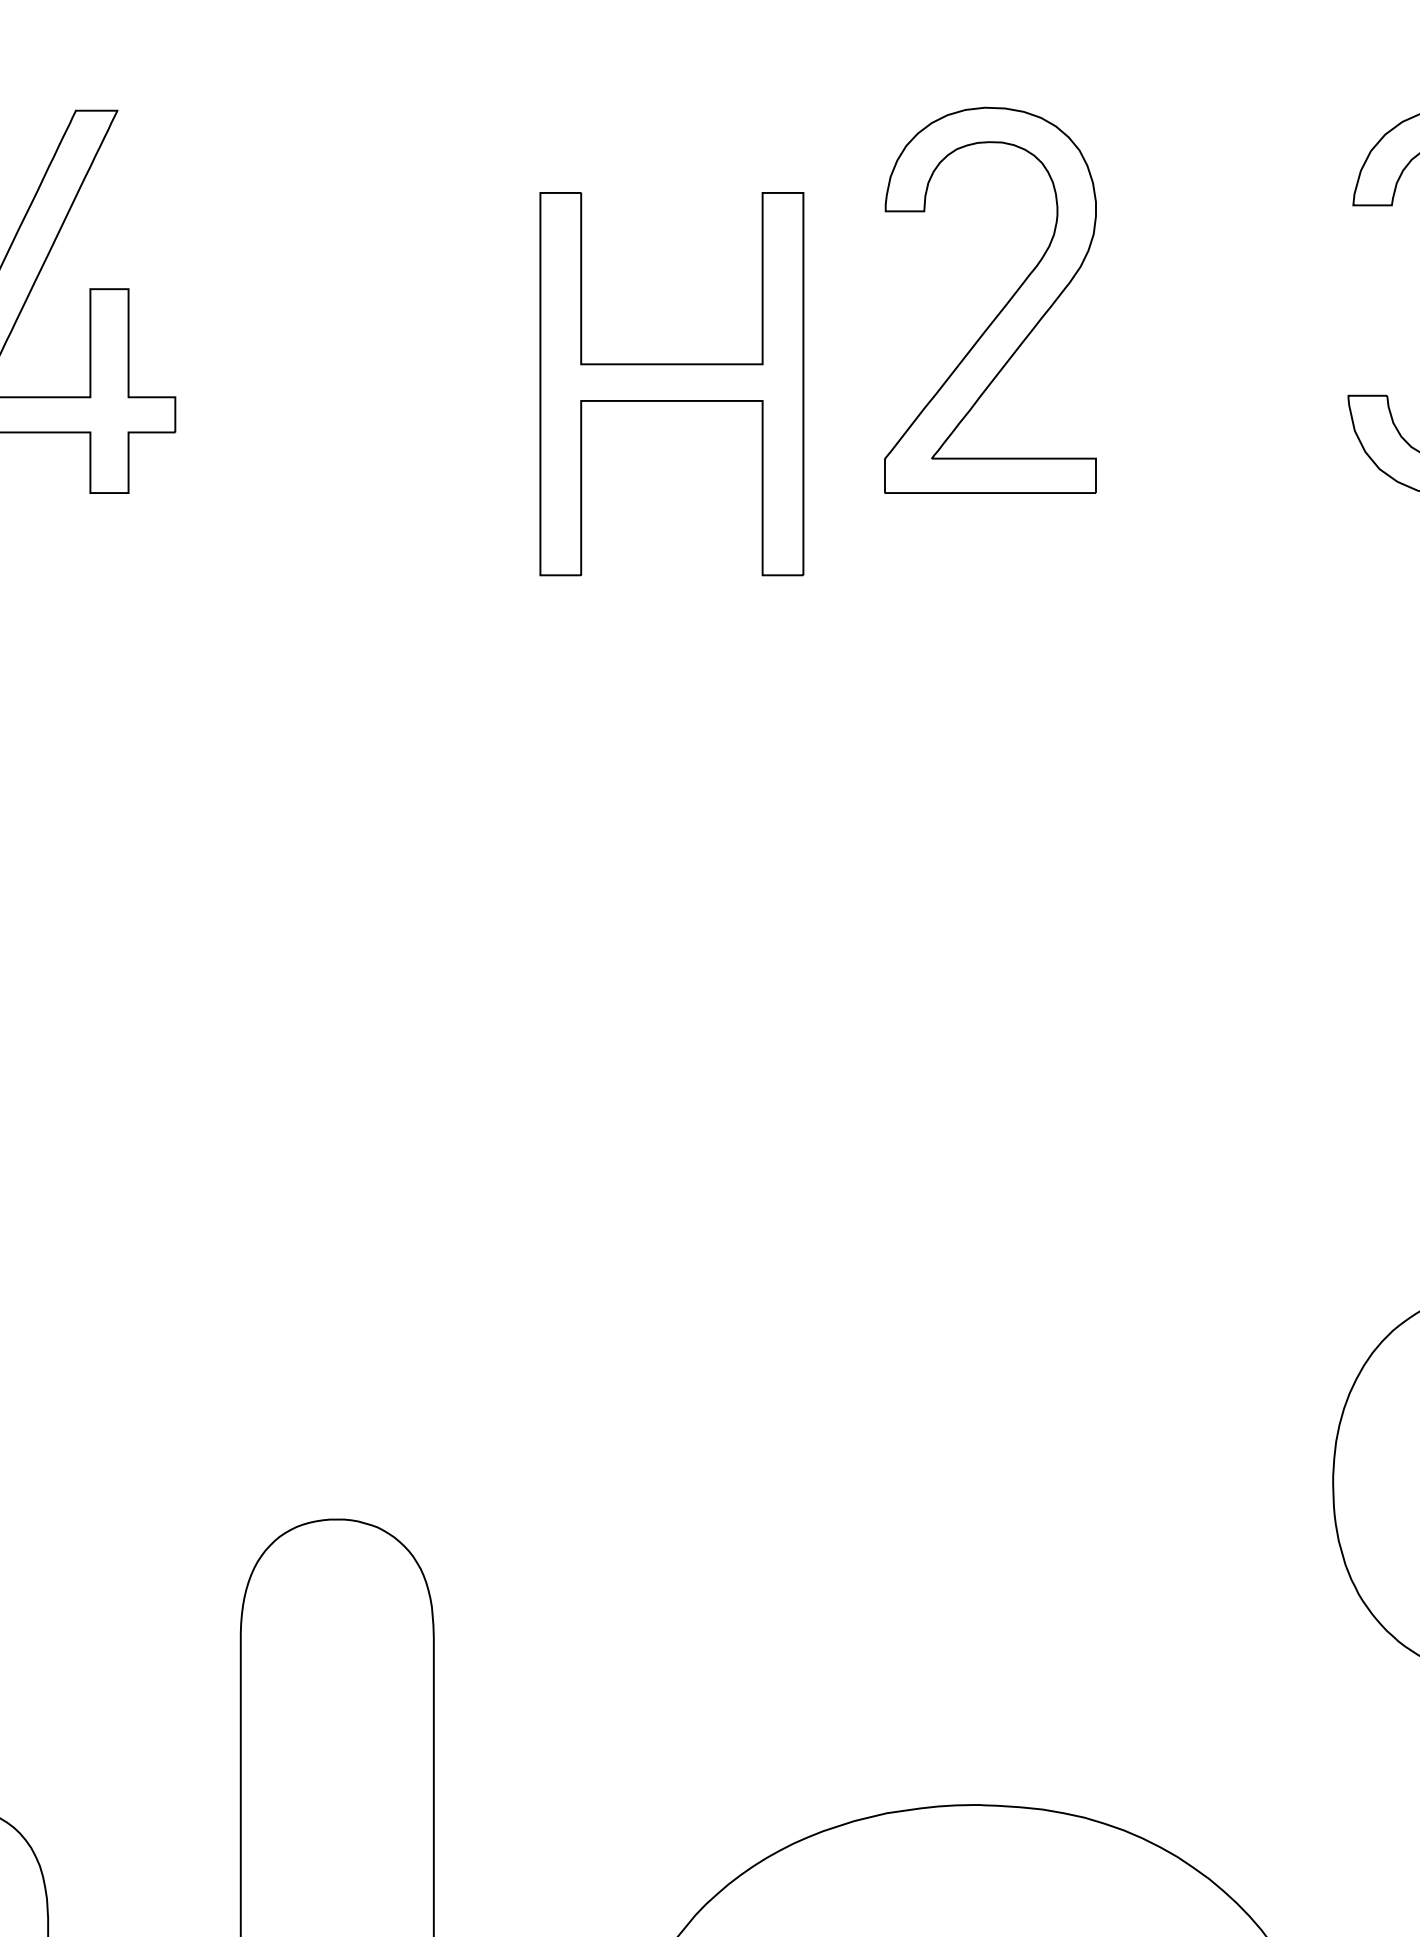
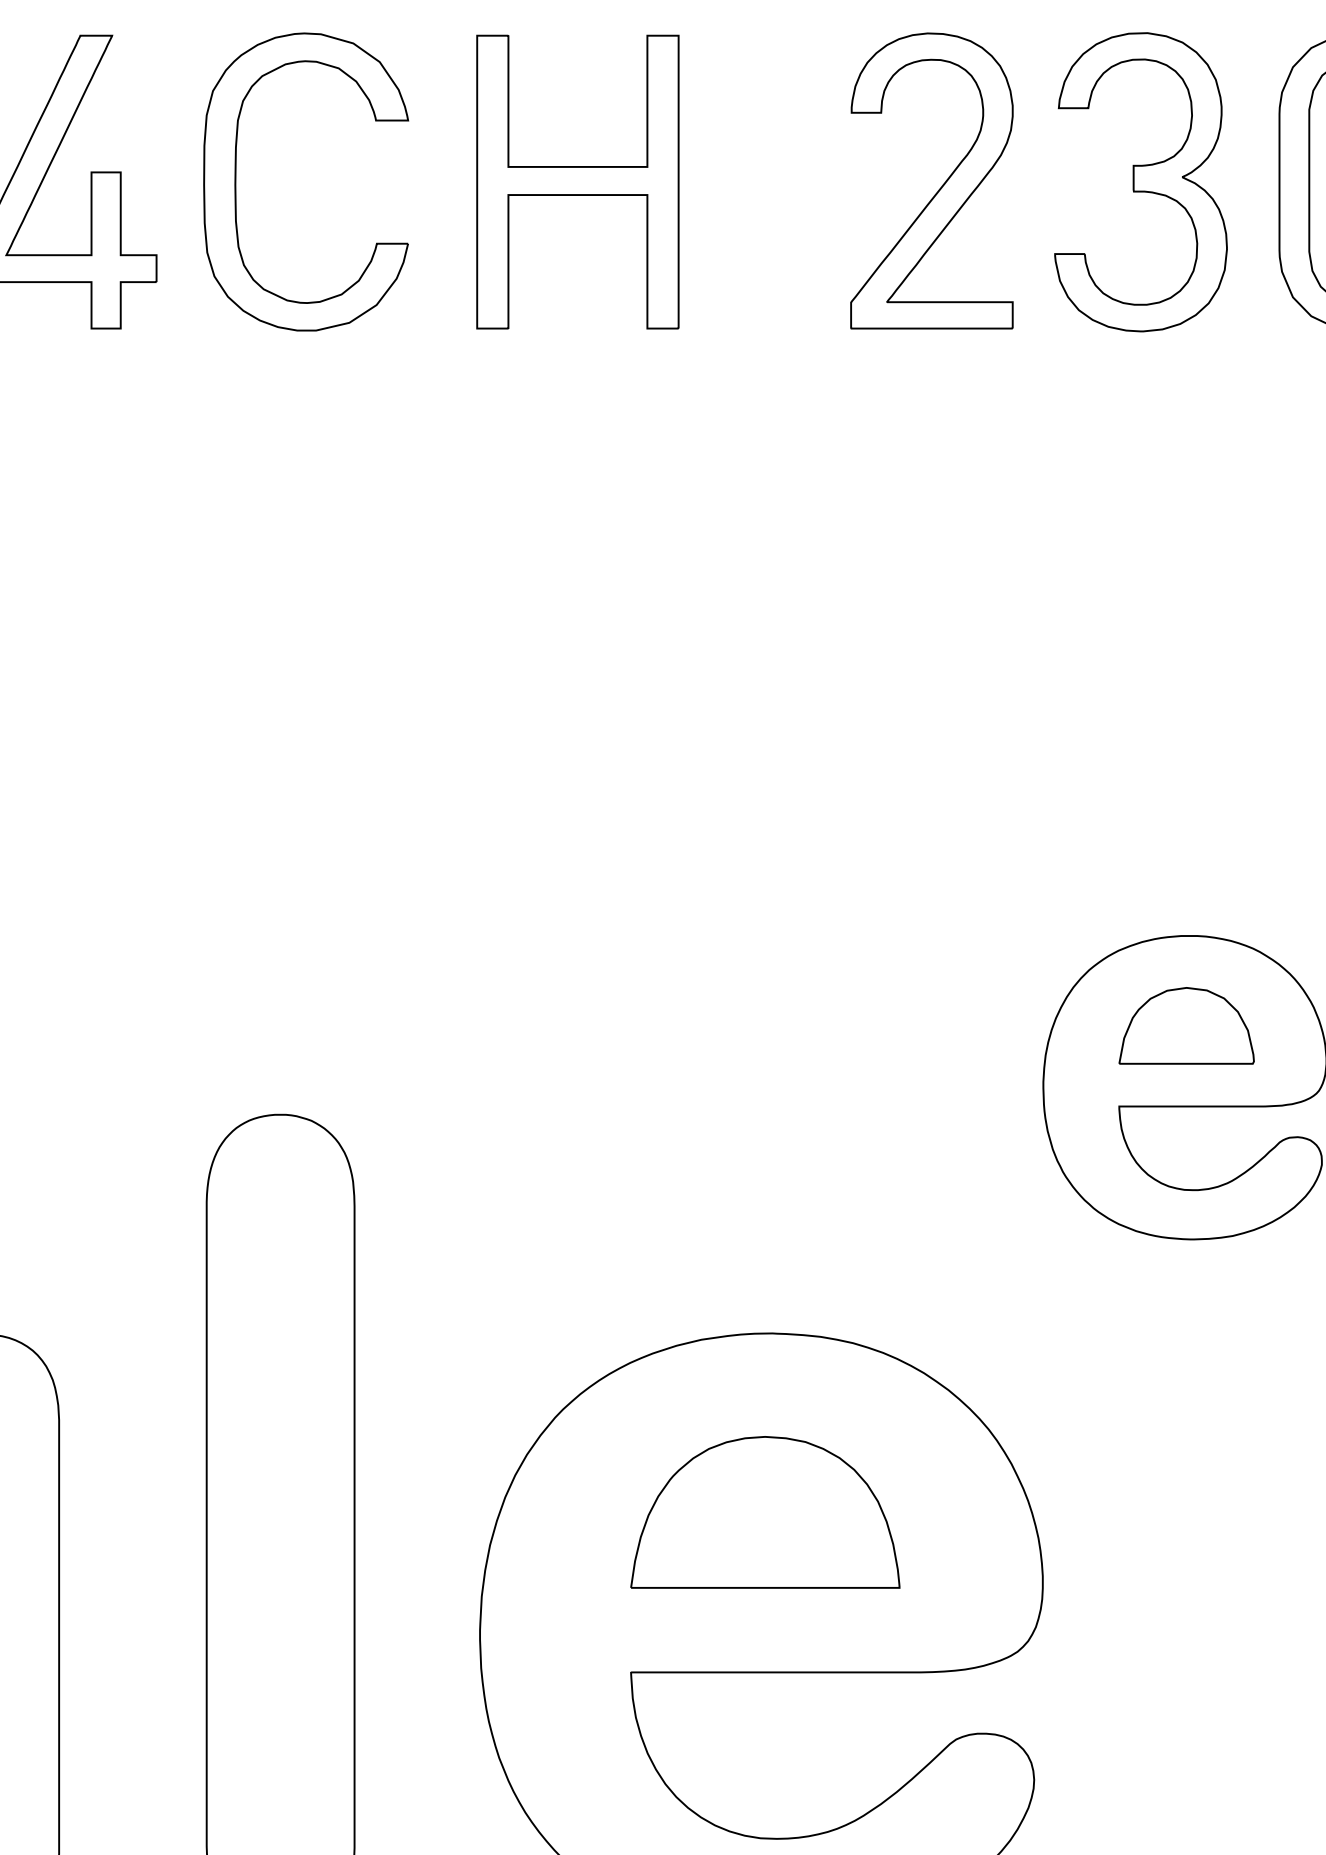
part: (279, 301) -> (236, 181), added
part: (1000, 310) -> (939, 188), moved
part: (671, 383) -> (577, 181), moved

